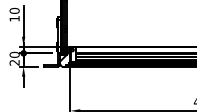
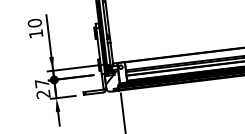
text: (14, 54) -> (41, 82), 20 -> 27

